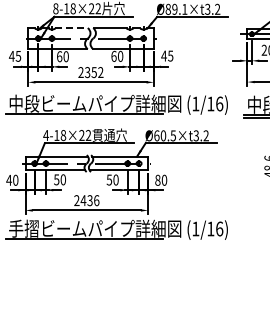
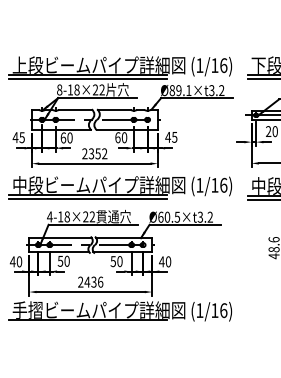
line: (72, 28) -> (76, 109), dashed -> solid
line: (84, 117) -> (88, 198), added
text: (157, 179) -> (161, 261), 80 -> 40

